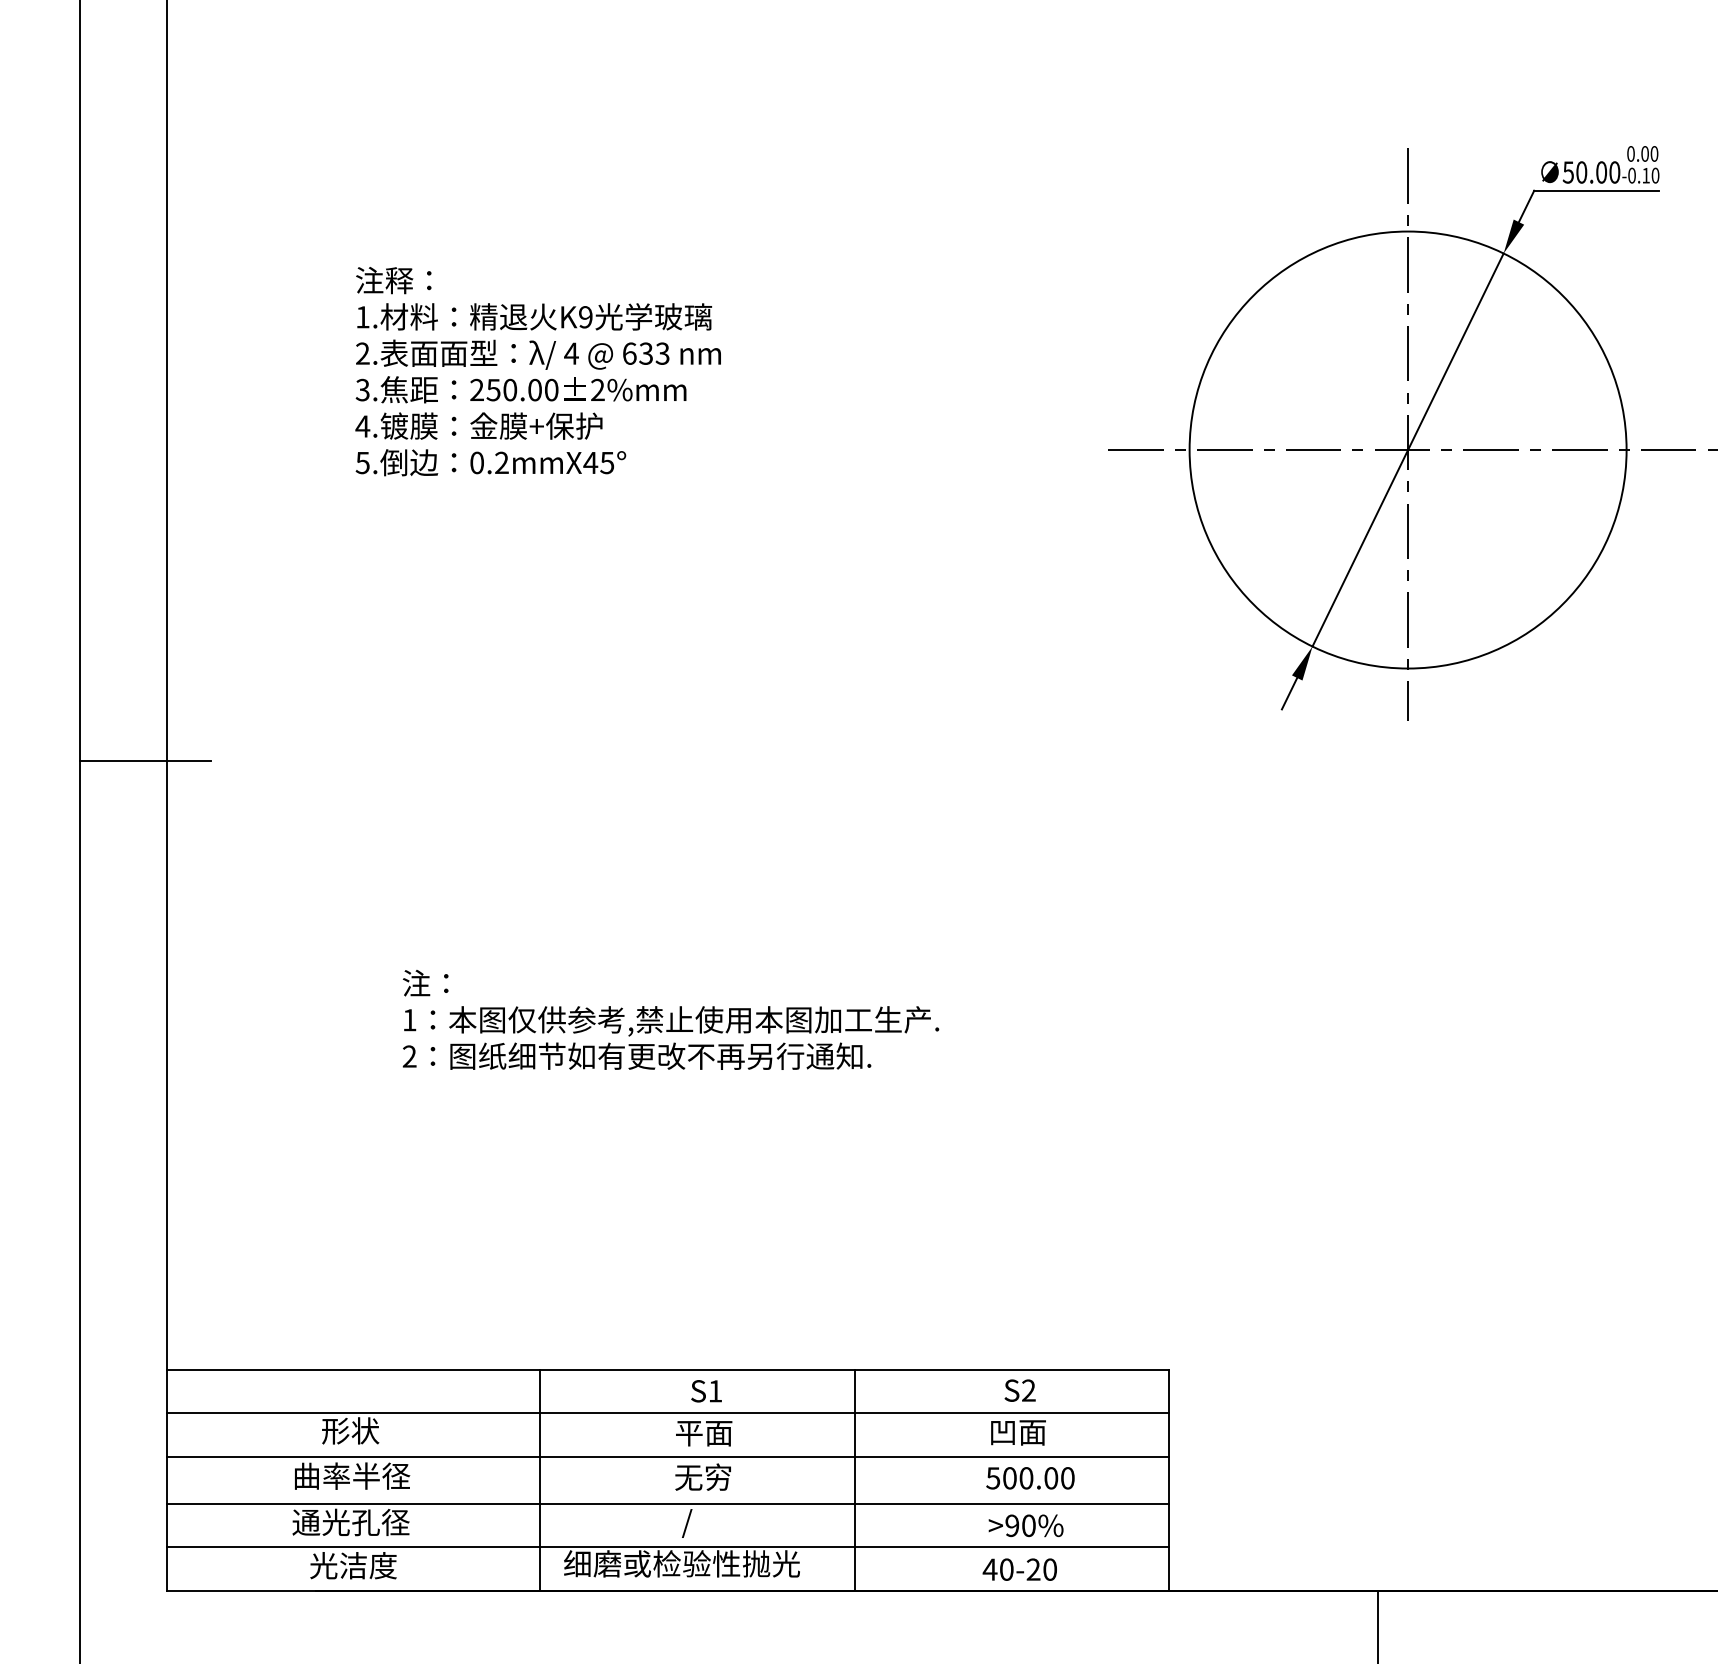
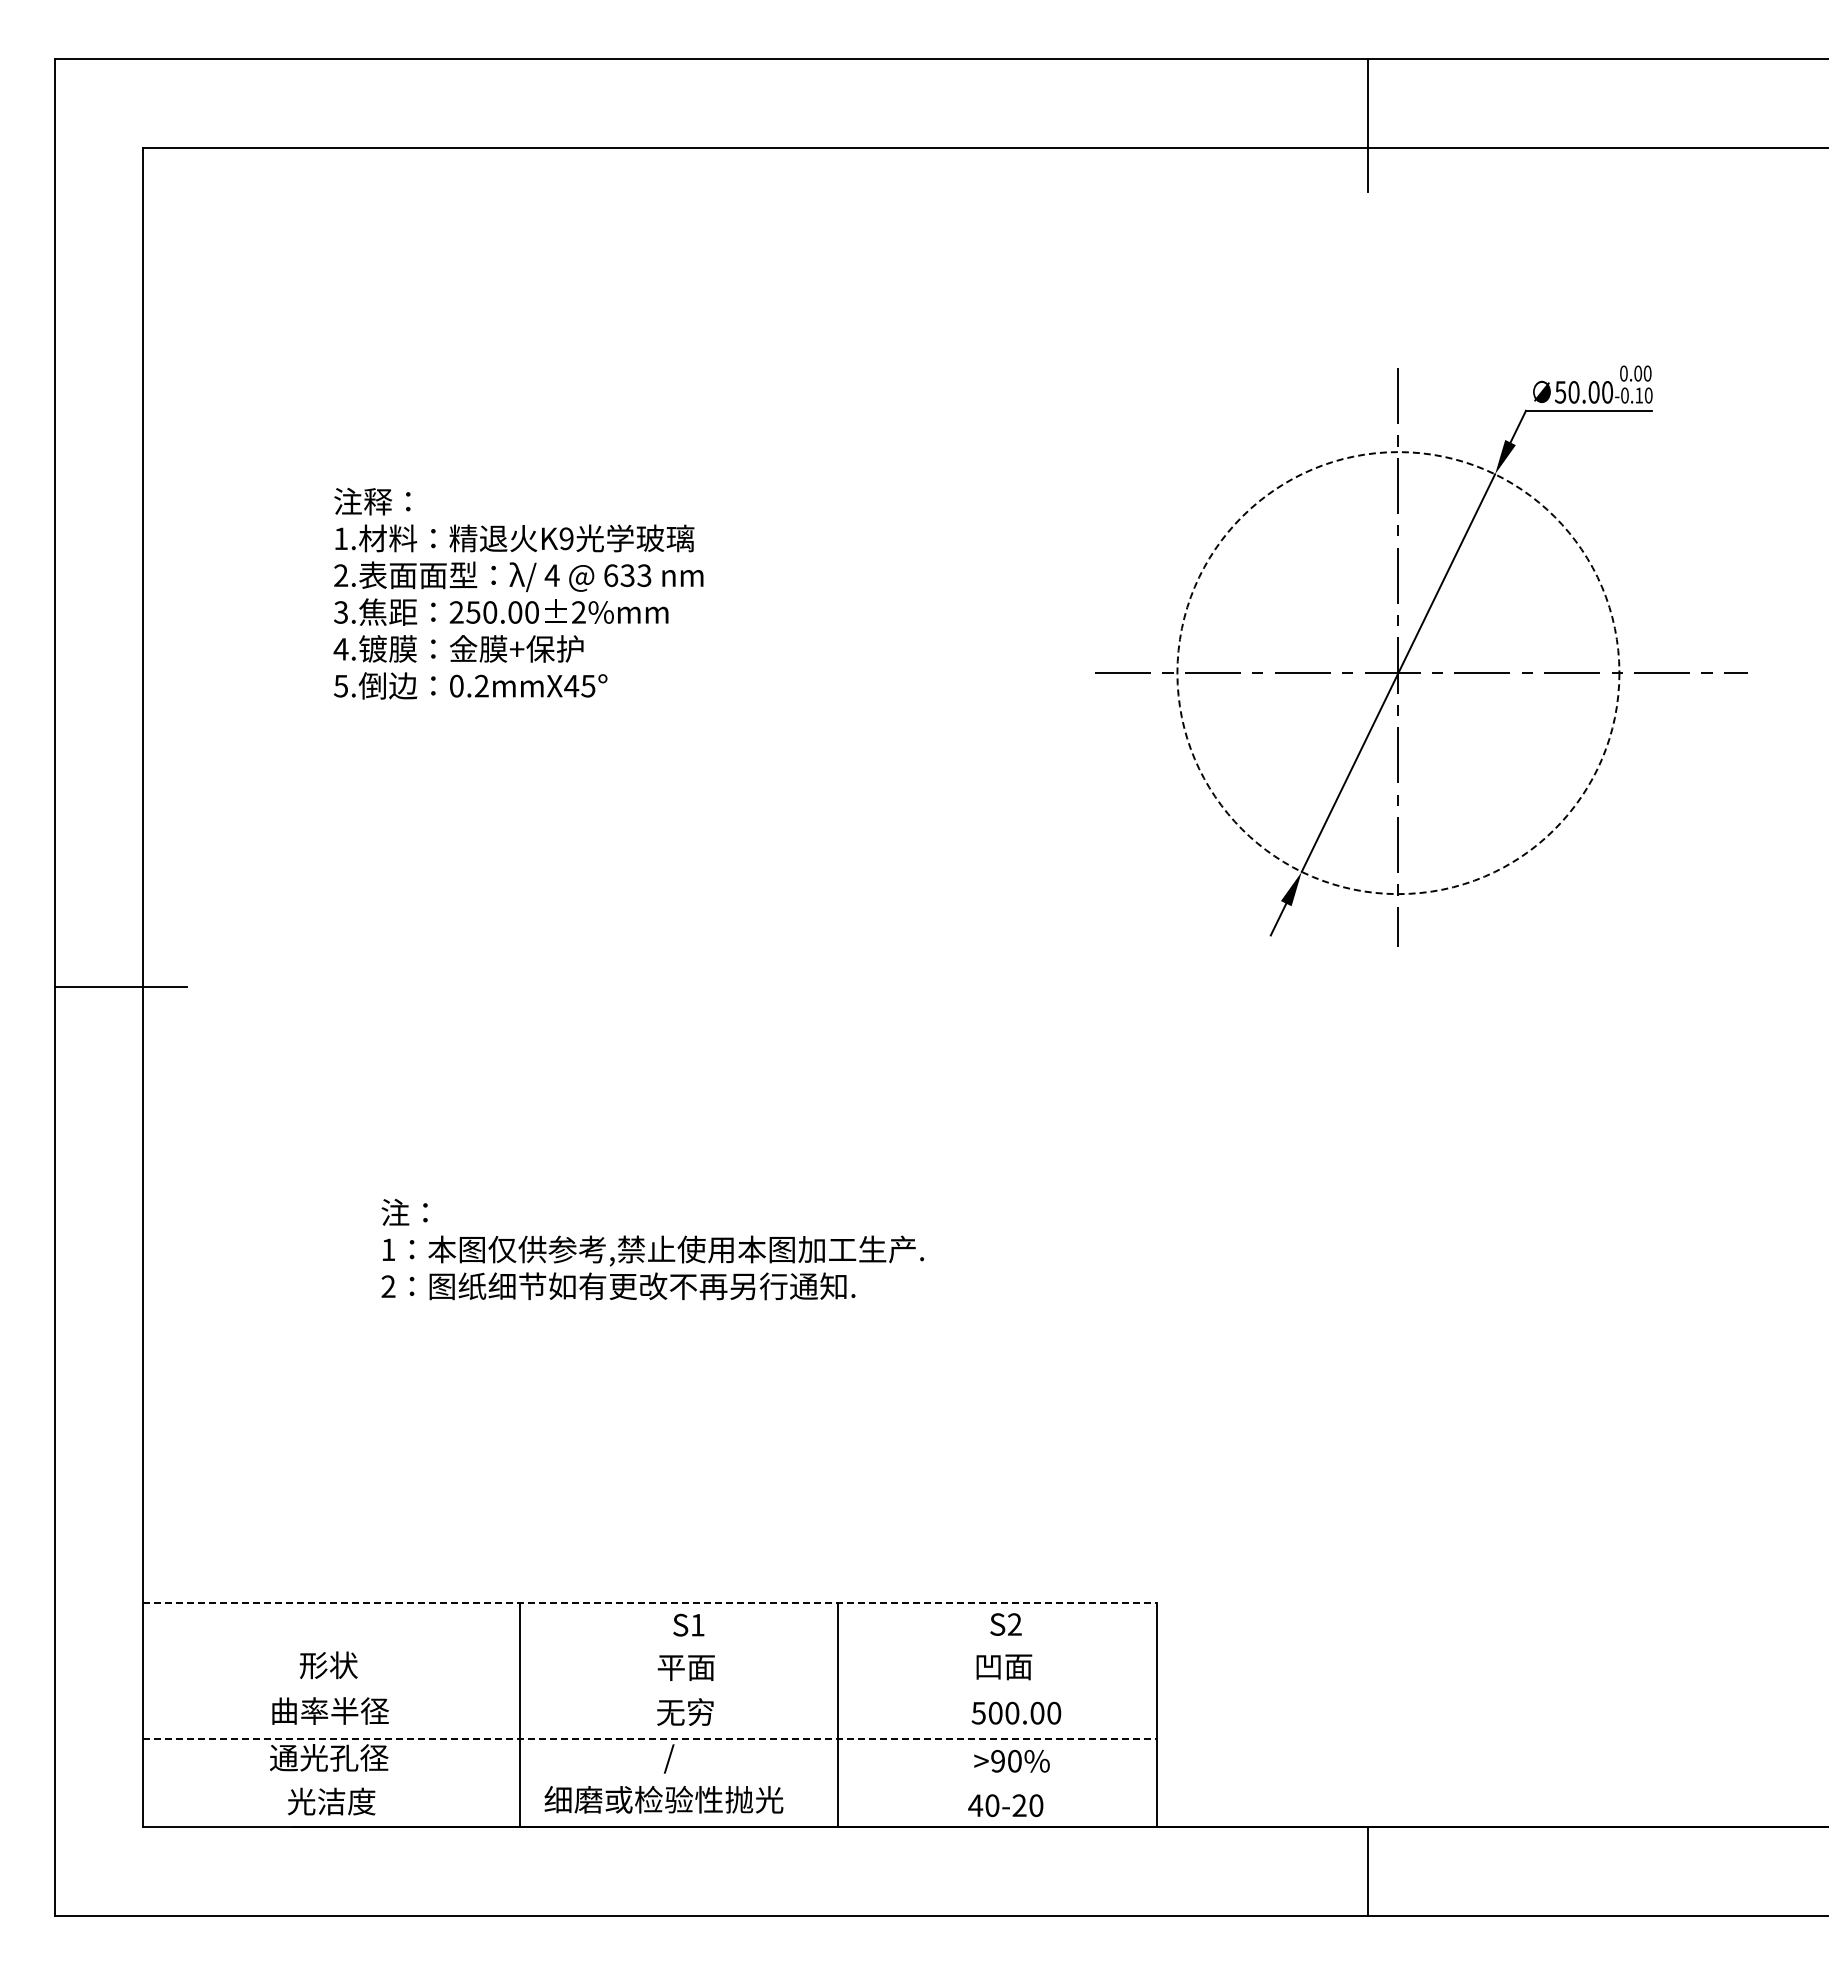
circle: (1408, 450) -> (1398, 673), solid -> dashed
line: (667, 1369) -> (649, 1603), solid -> dashed
line: (667, 1413) -> (649, 1647), removed
line: (667, 1456) -> (649, 1691), removed
line: (667, 1503) -> (649, 1738), solid -> dashed
line: (667, 1547) -> (649, 1783), removed

